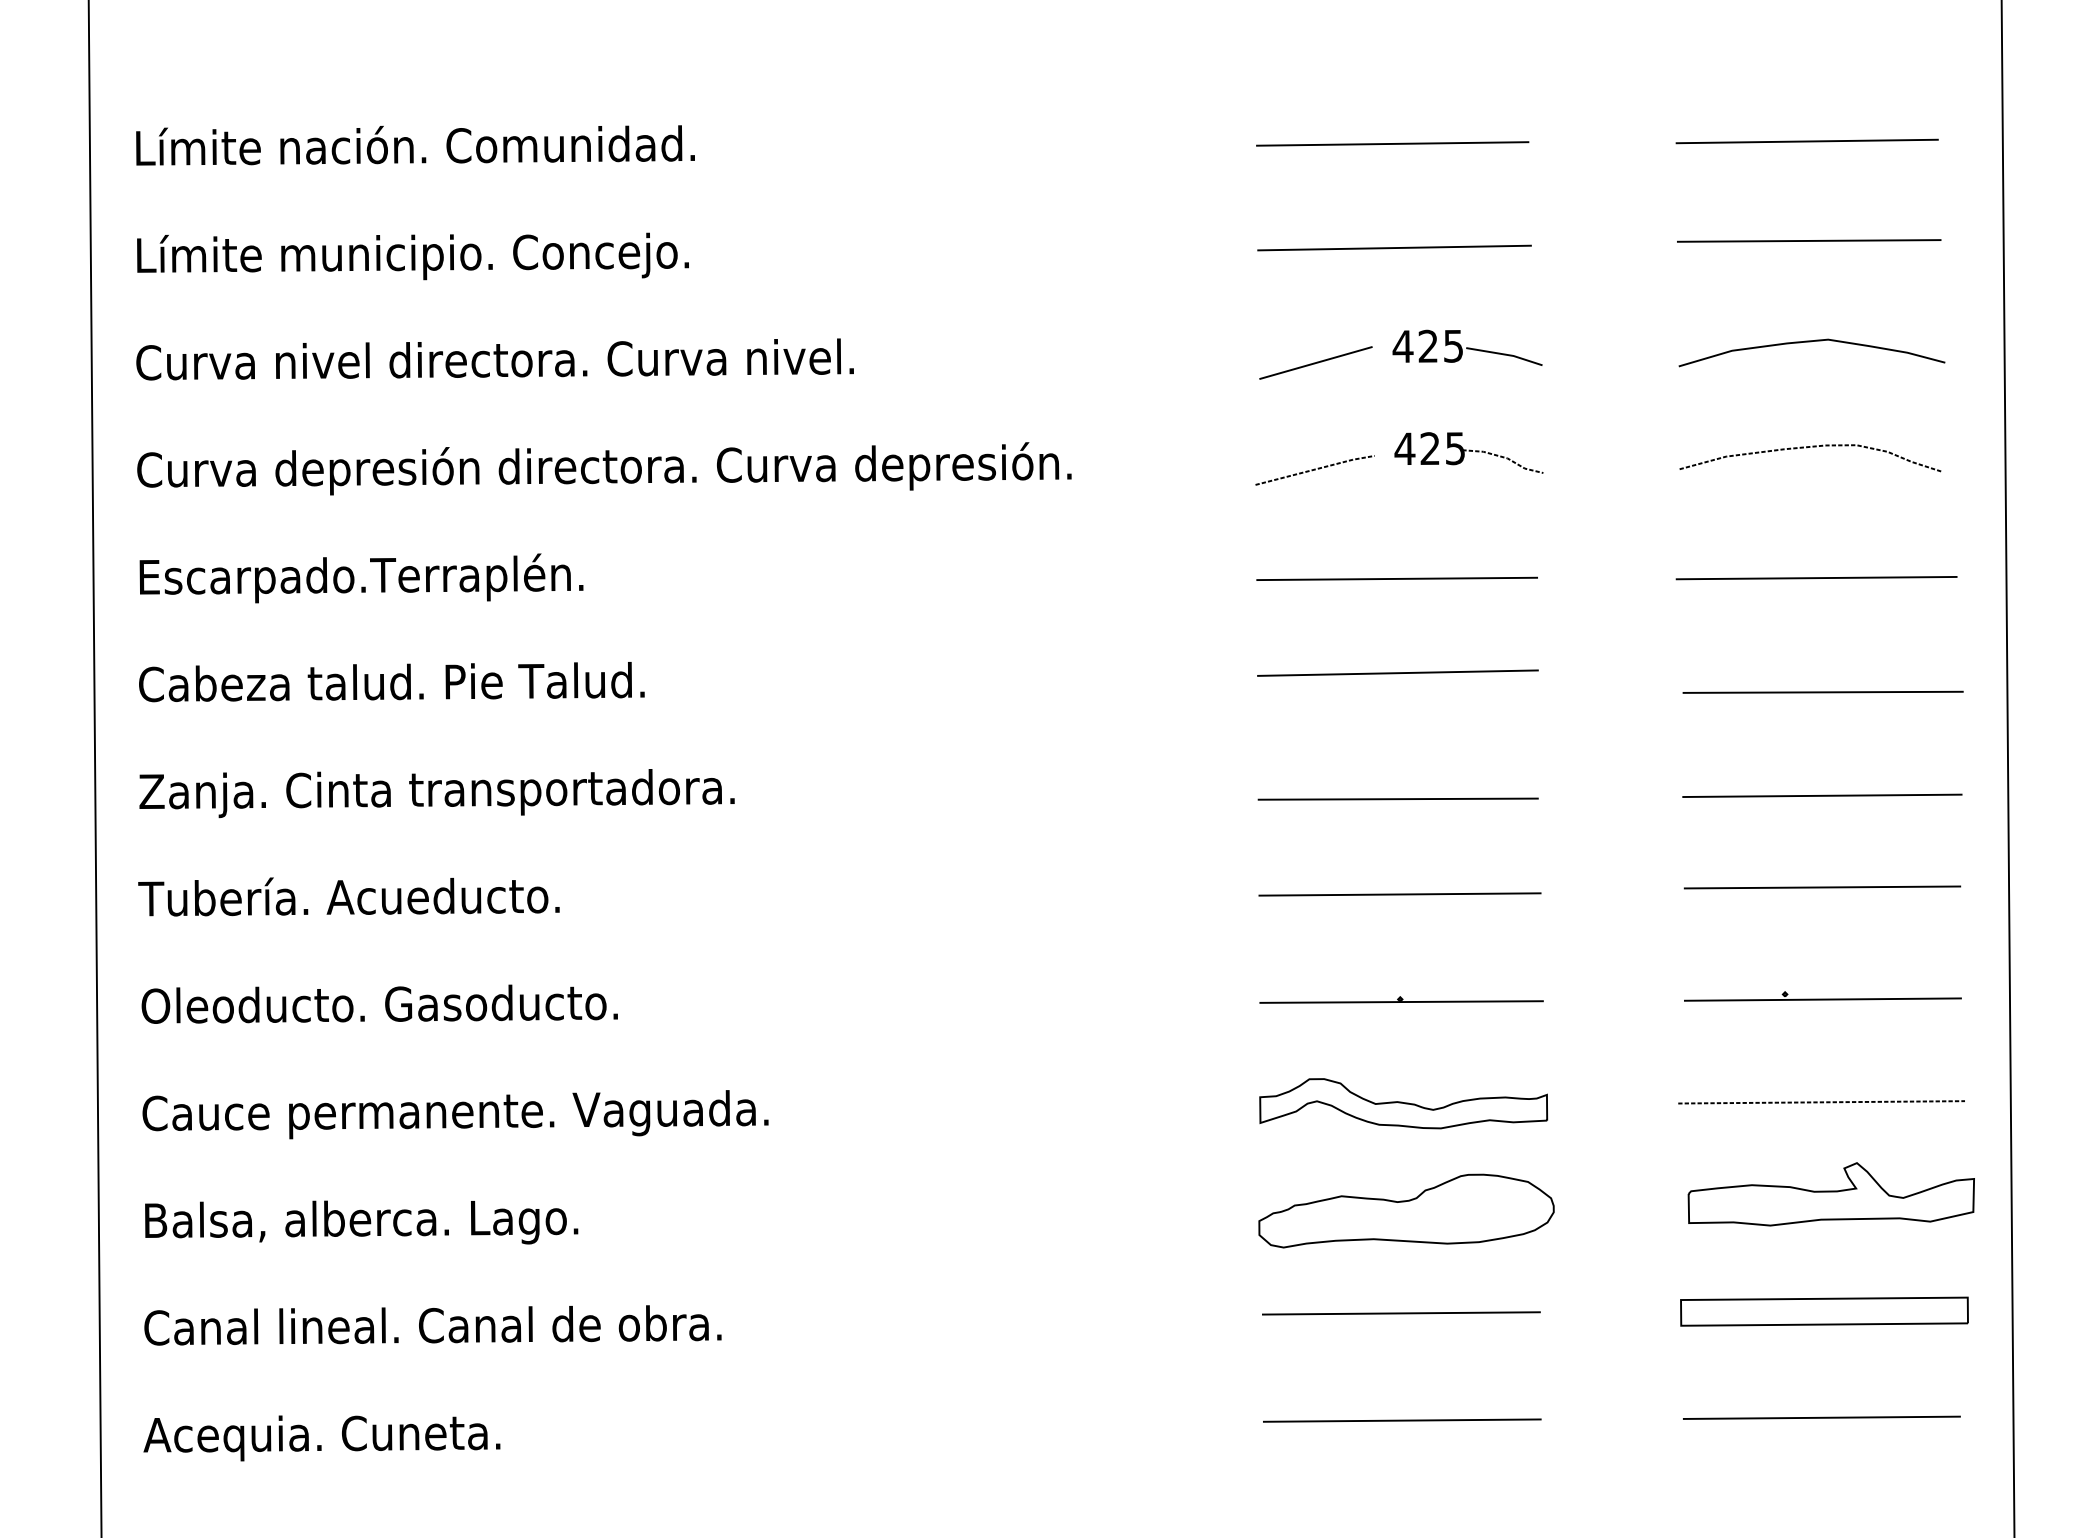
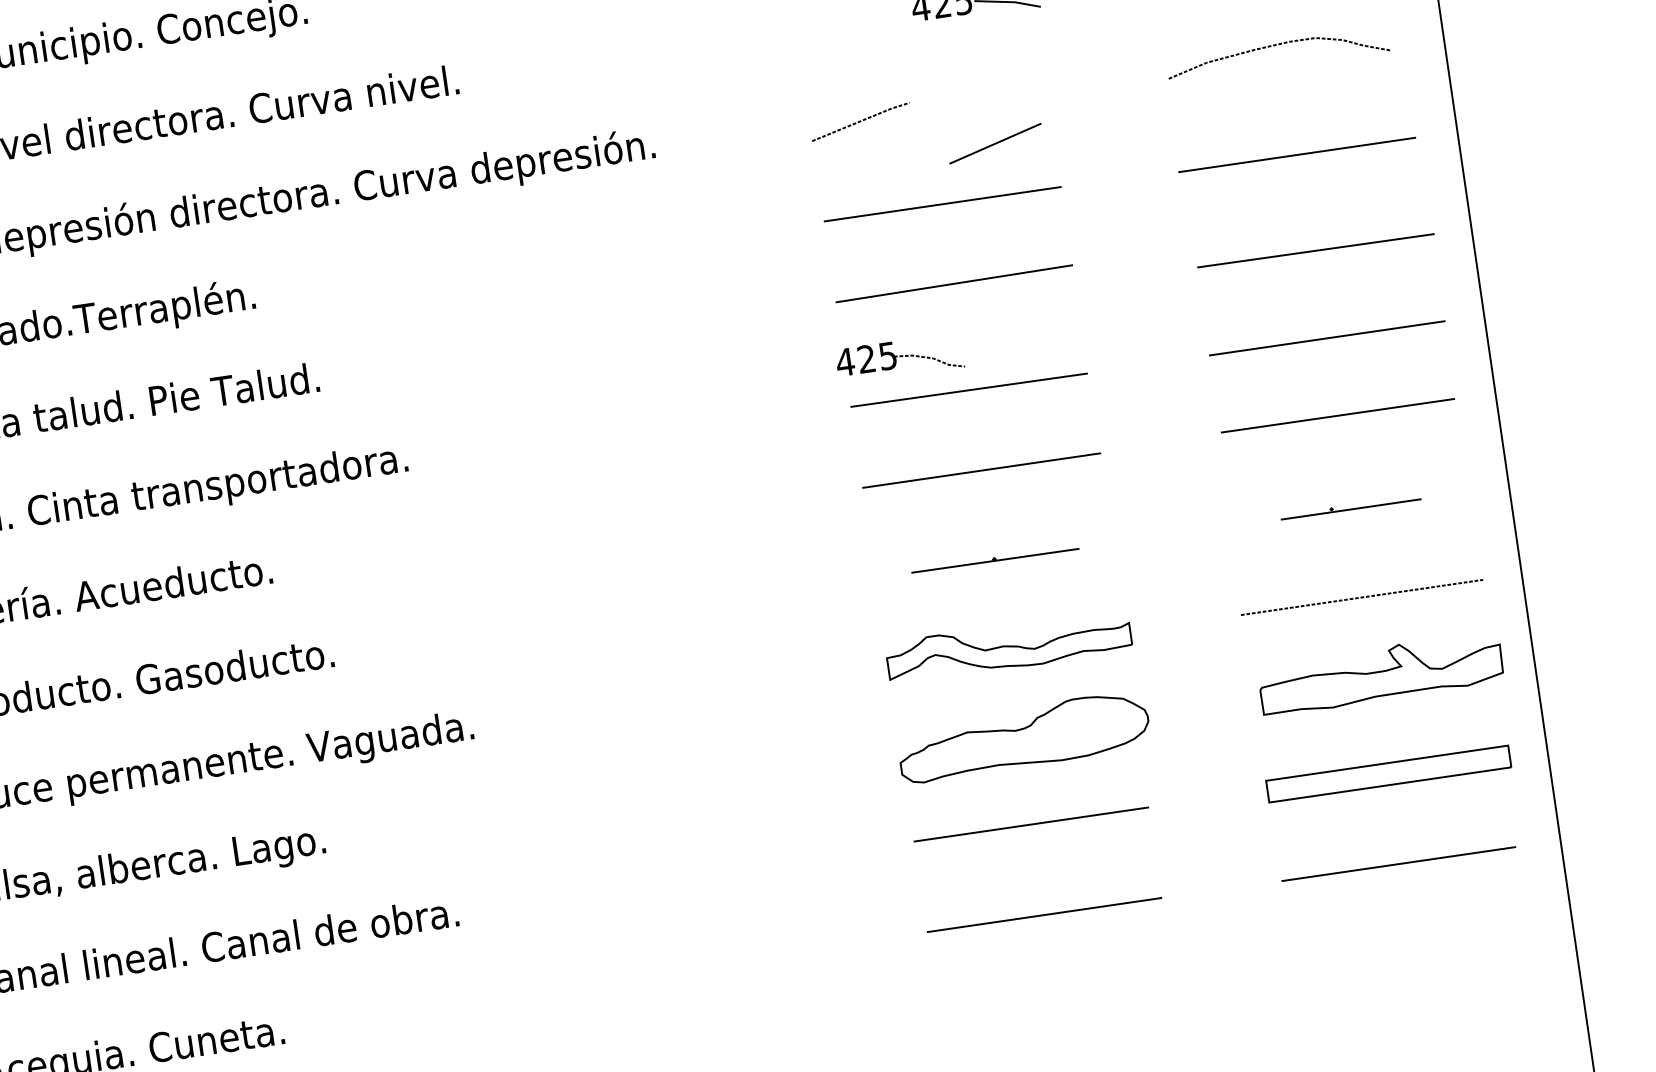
line: (1315, 362) -> (994, 143), moved
part: (1468, 452) -> (899, 357), moved
part: (1822, 996) -> (1350, 507), size x0.6
part: (1401, 999) -> (995, 559), size x0.7

